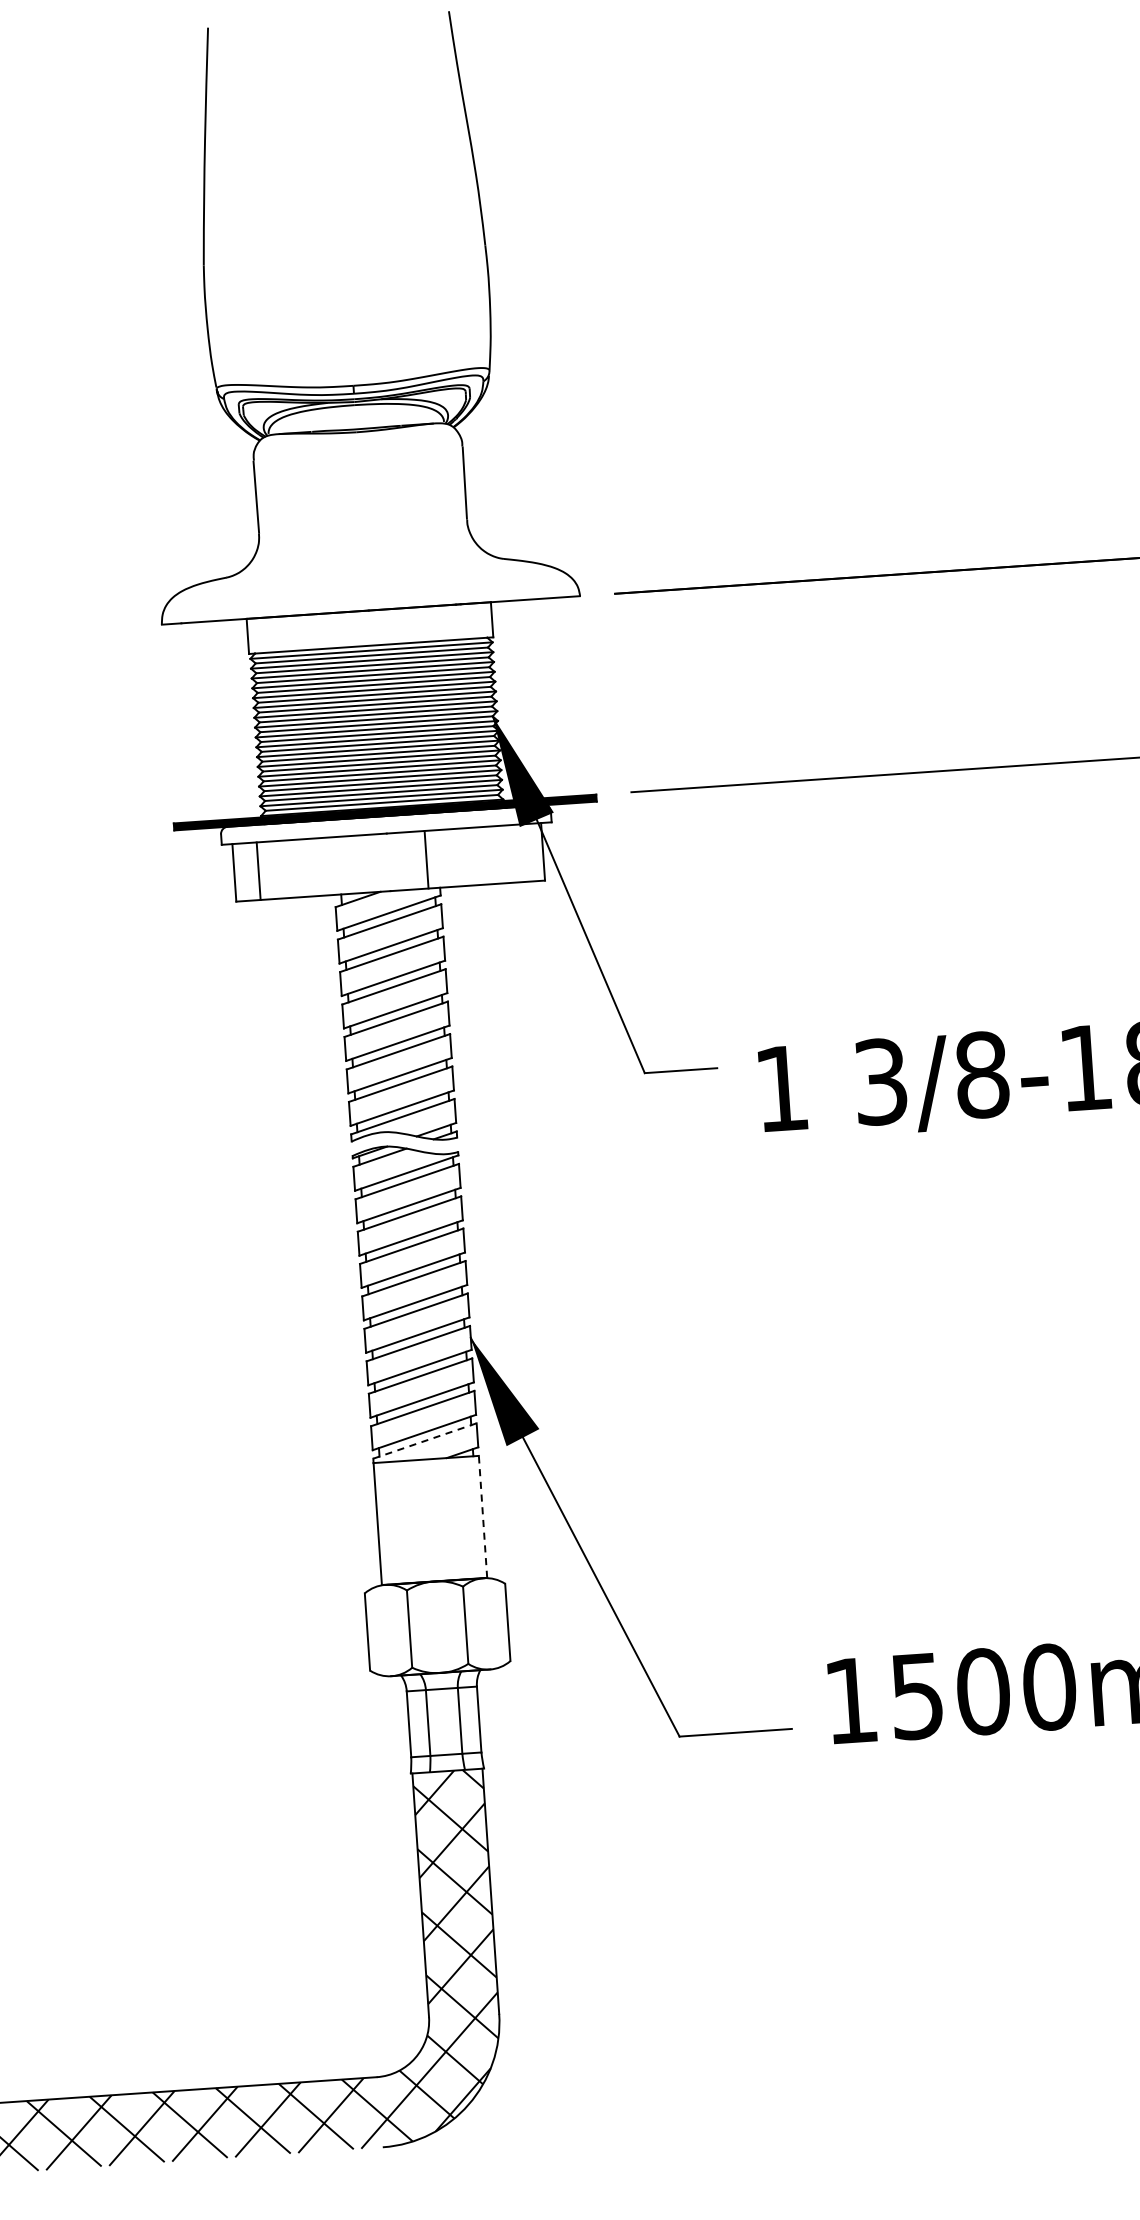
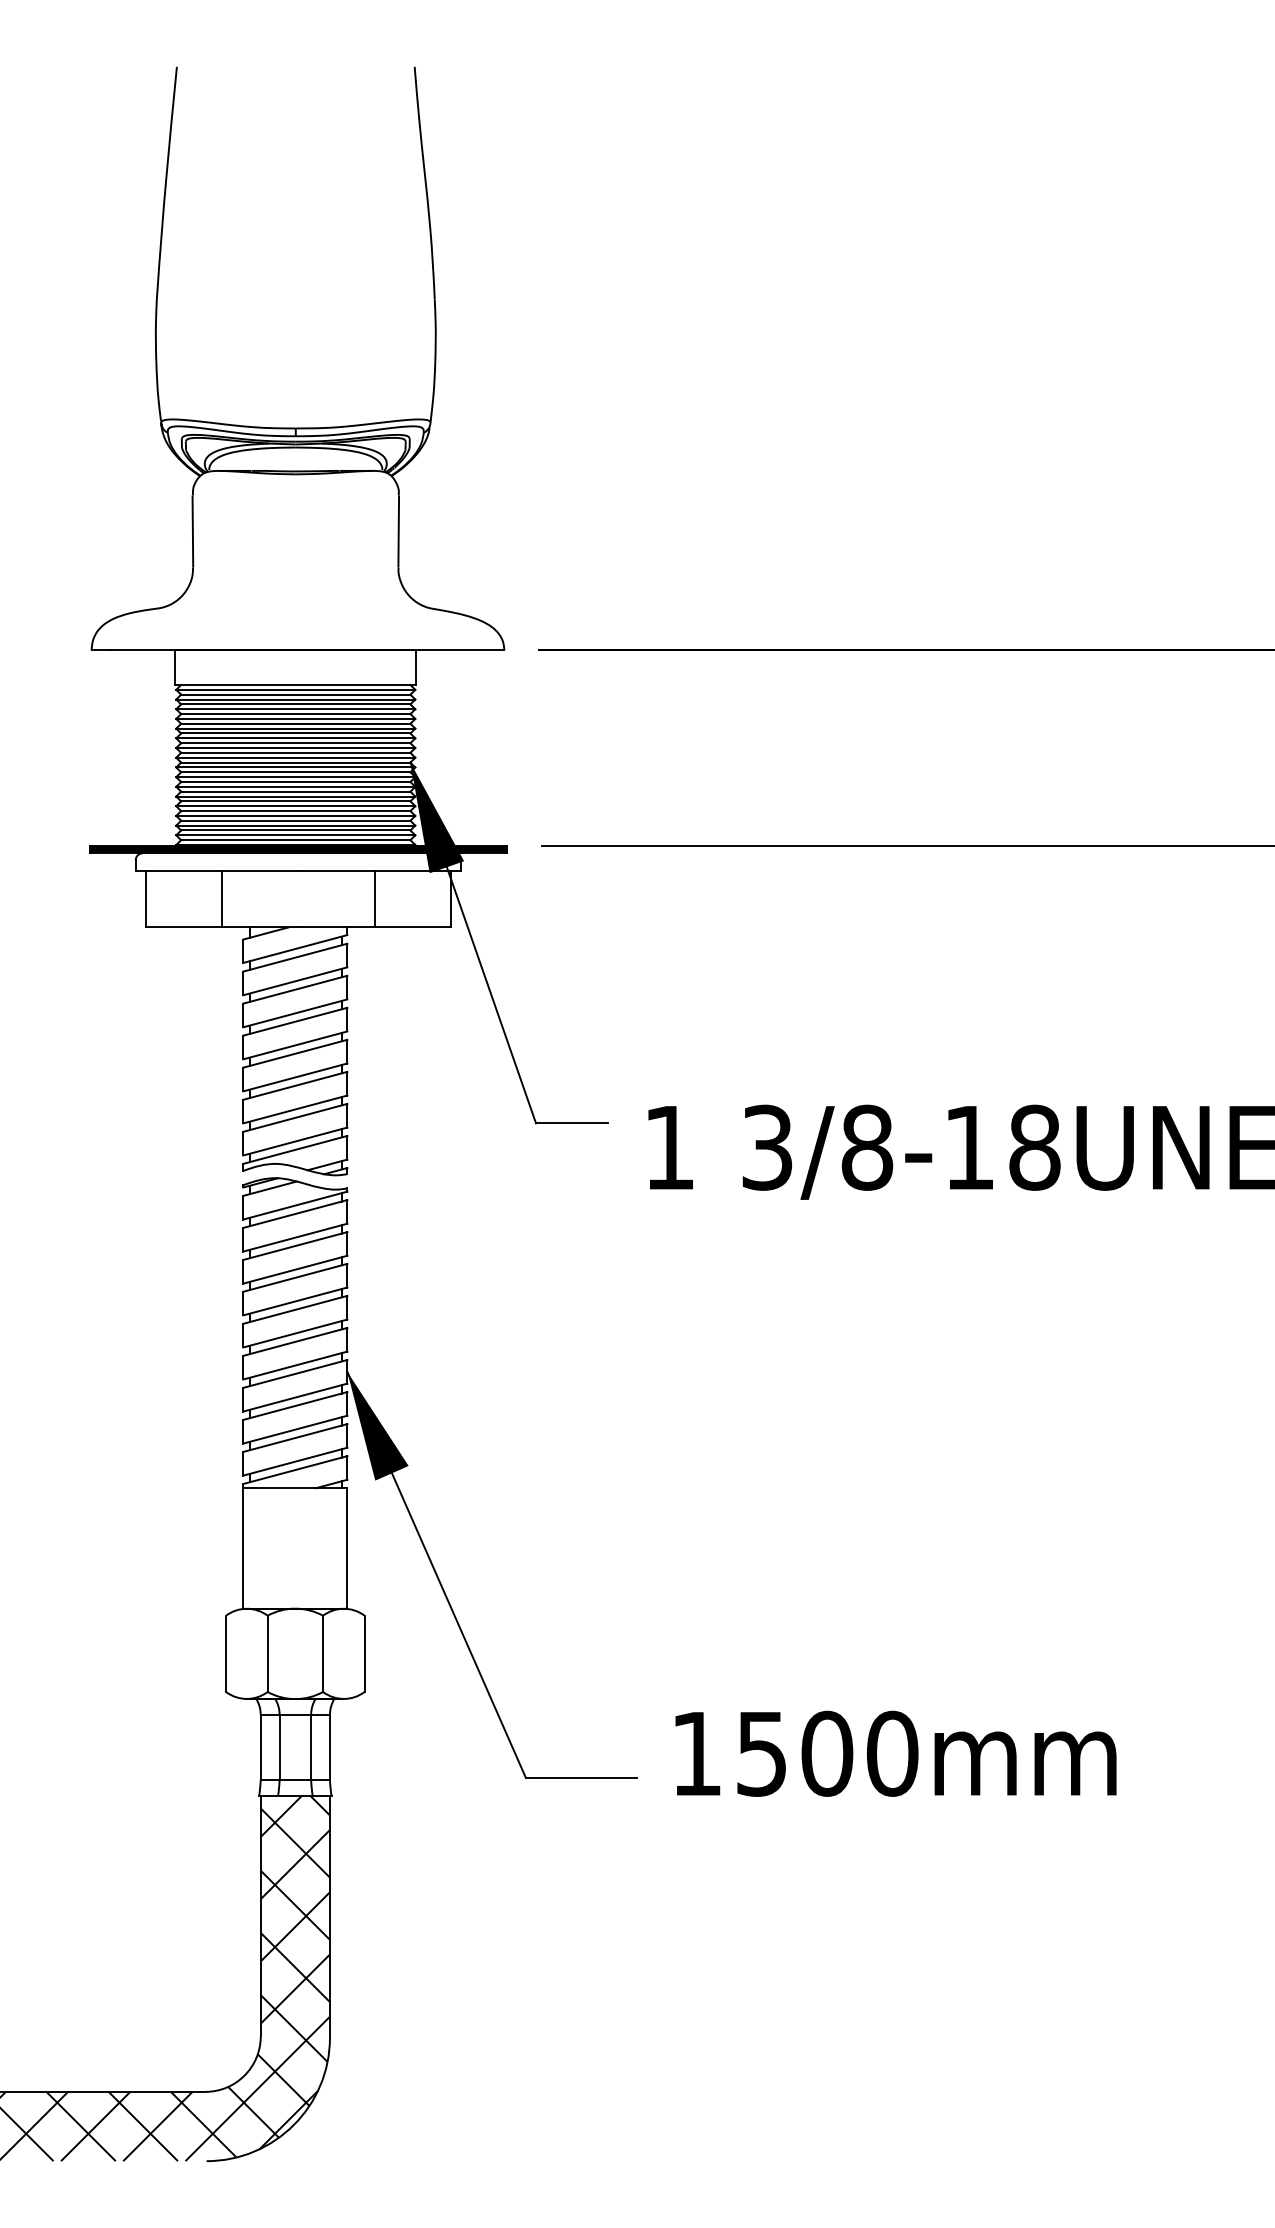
line: (426, 859) -> (374, 898), moved
line: (258, 870) -> (222, 898), moved
line: (425, 1441) -> (295, 1470), dashed -> solid
line: (483, 1515) -> (347, 1547), dashed -> solid

